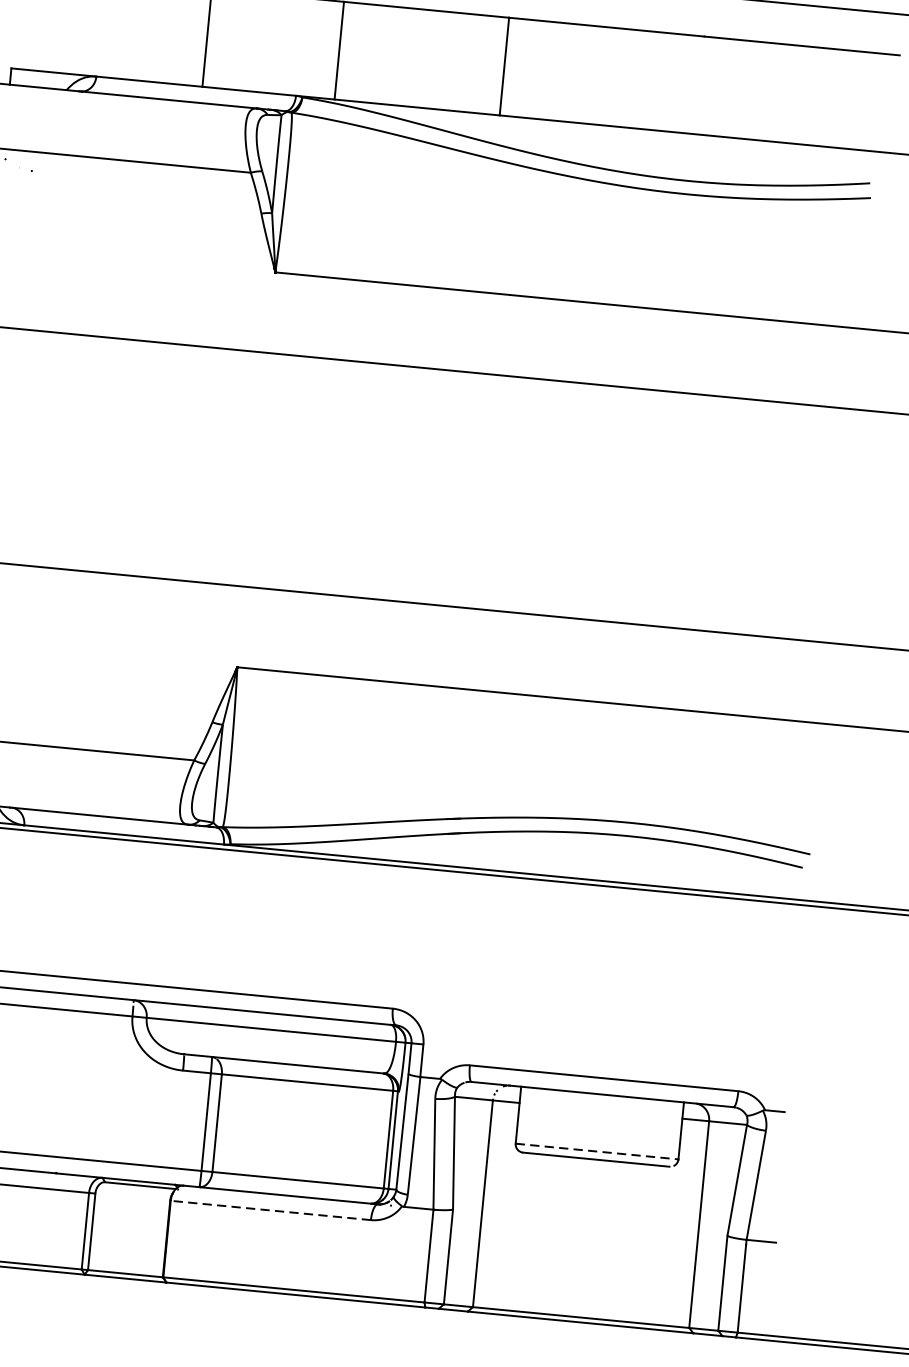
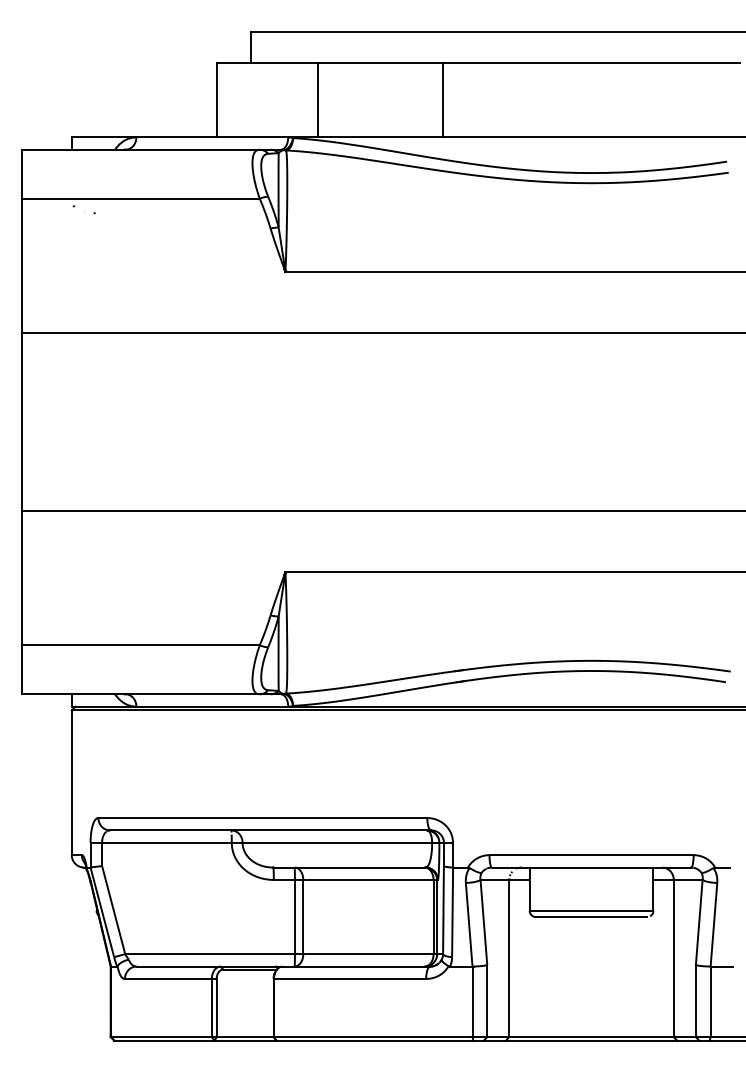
line: (597, 1151) -> (591, 910), dashed -> solid
line: (270, 1209) -> (349, 978), dashed -> solid

